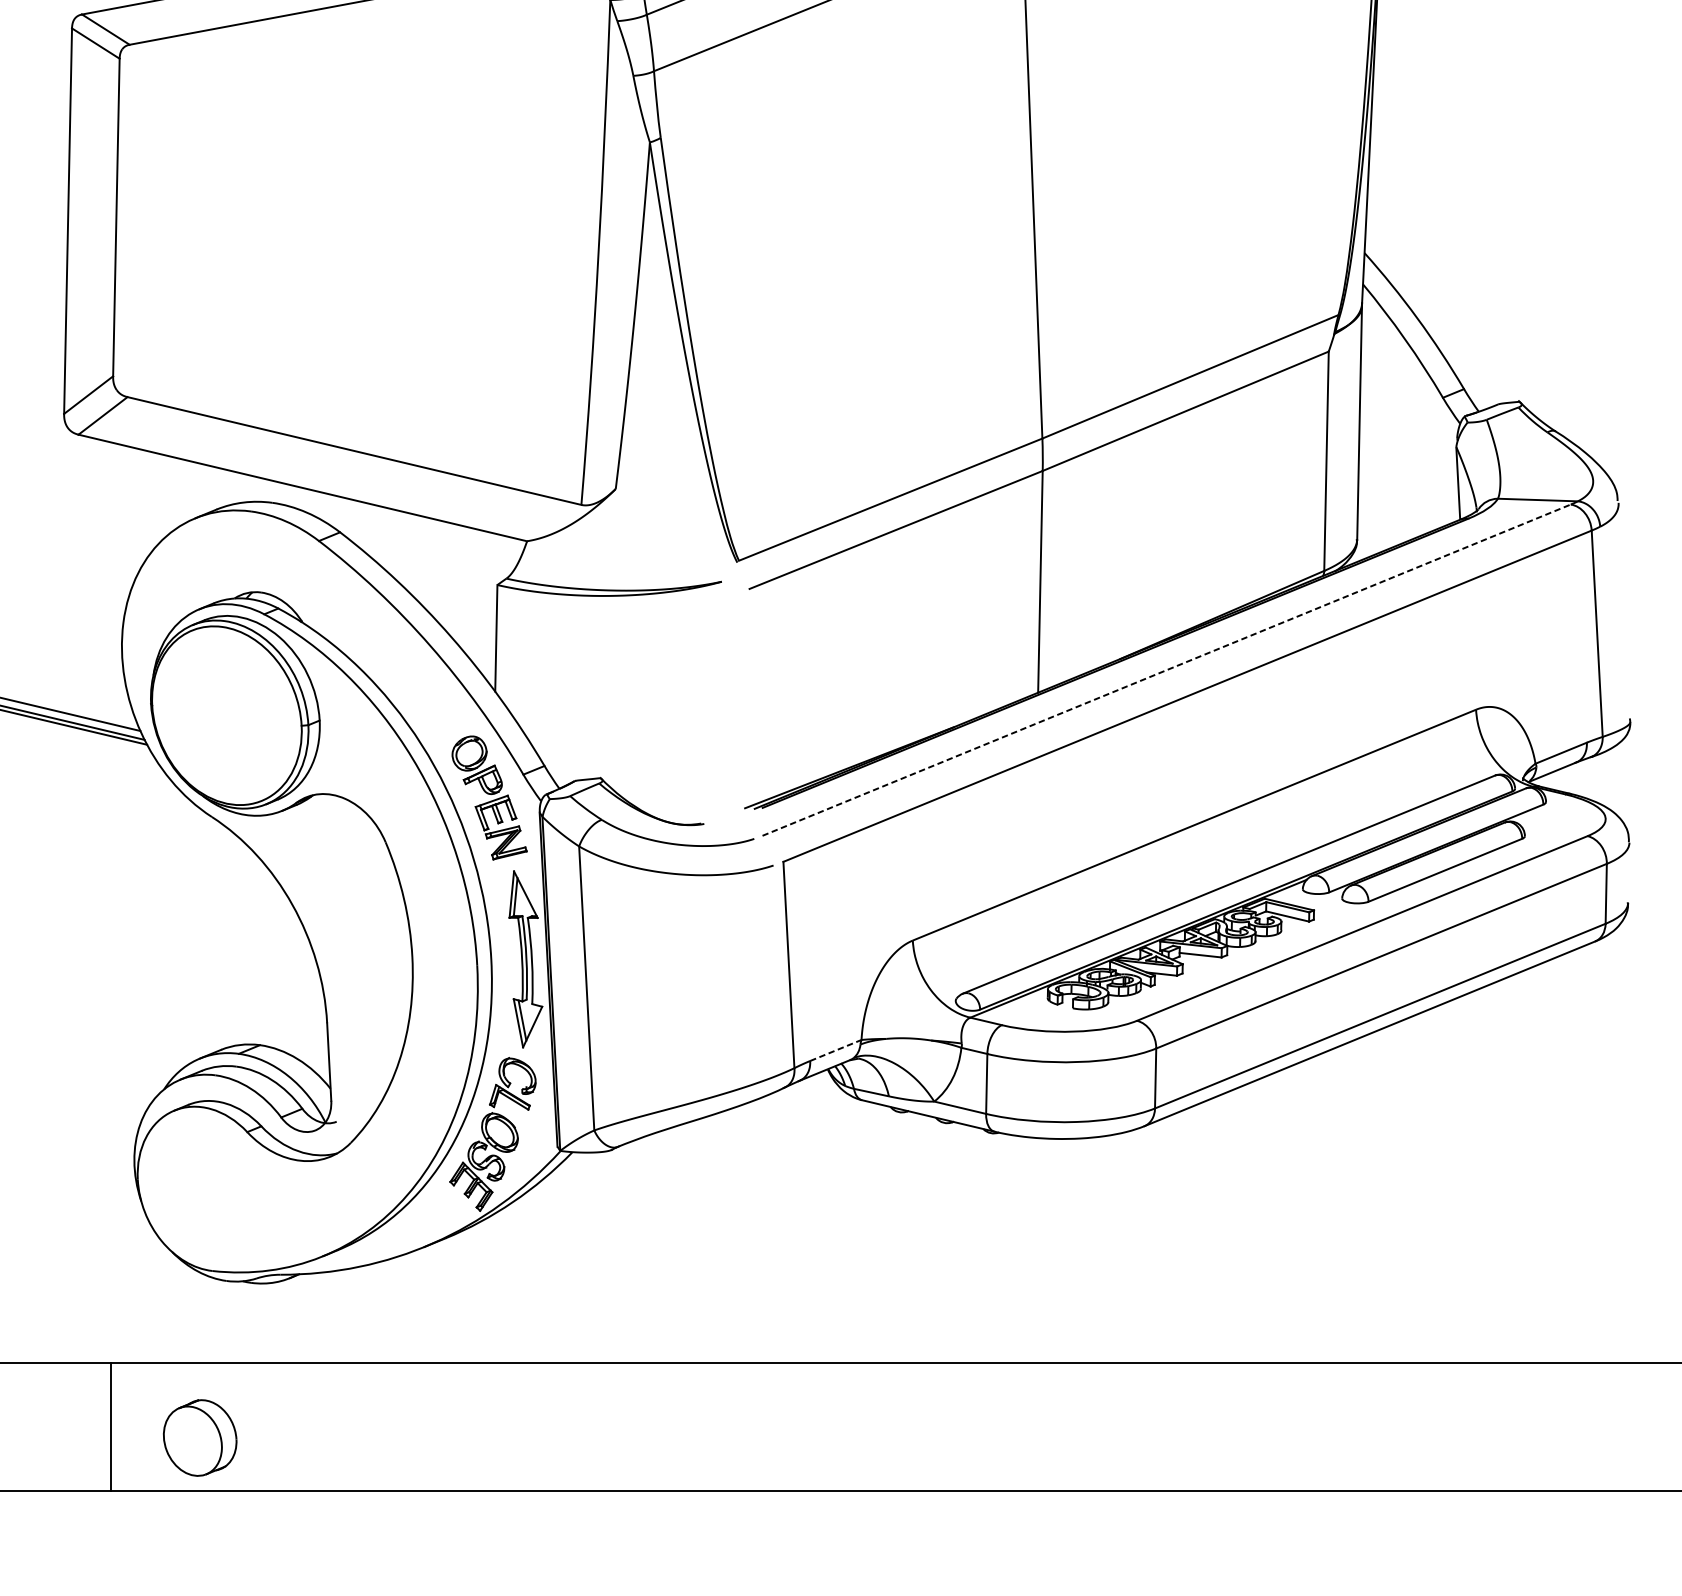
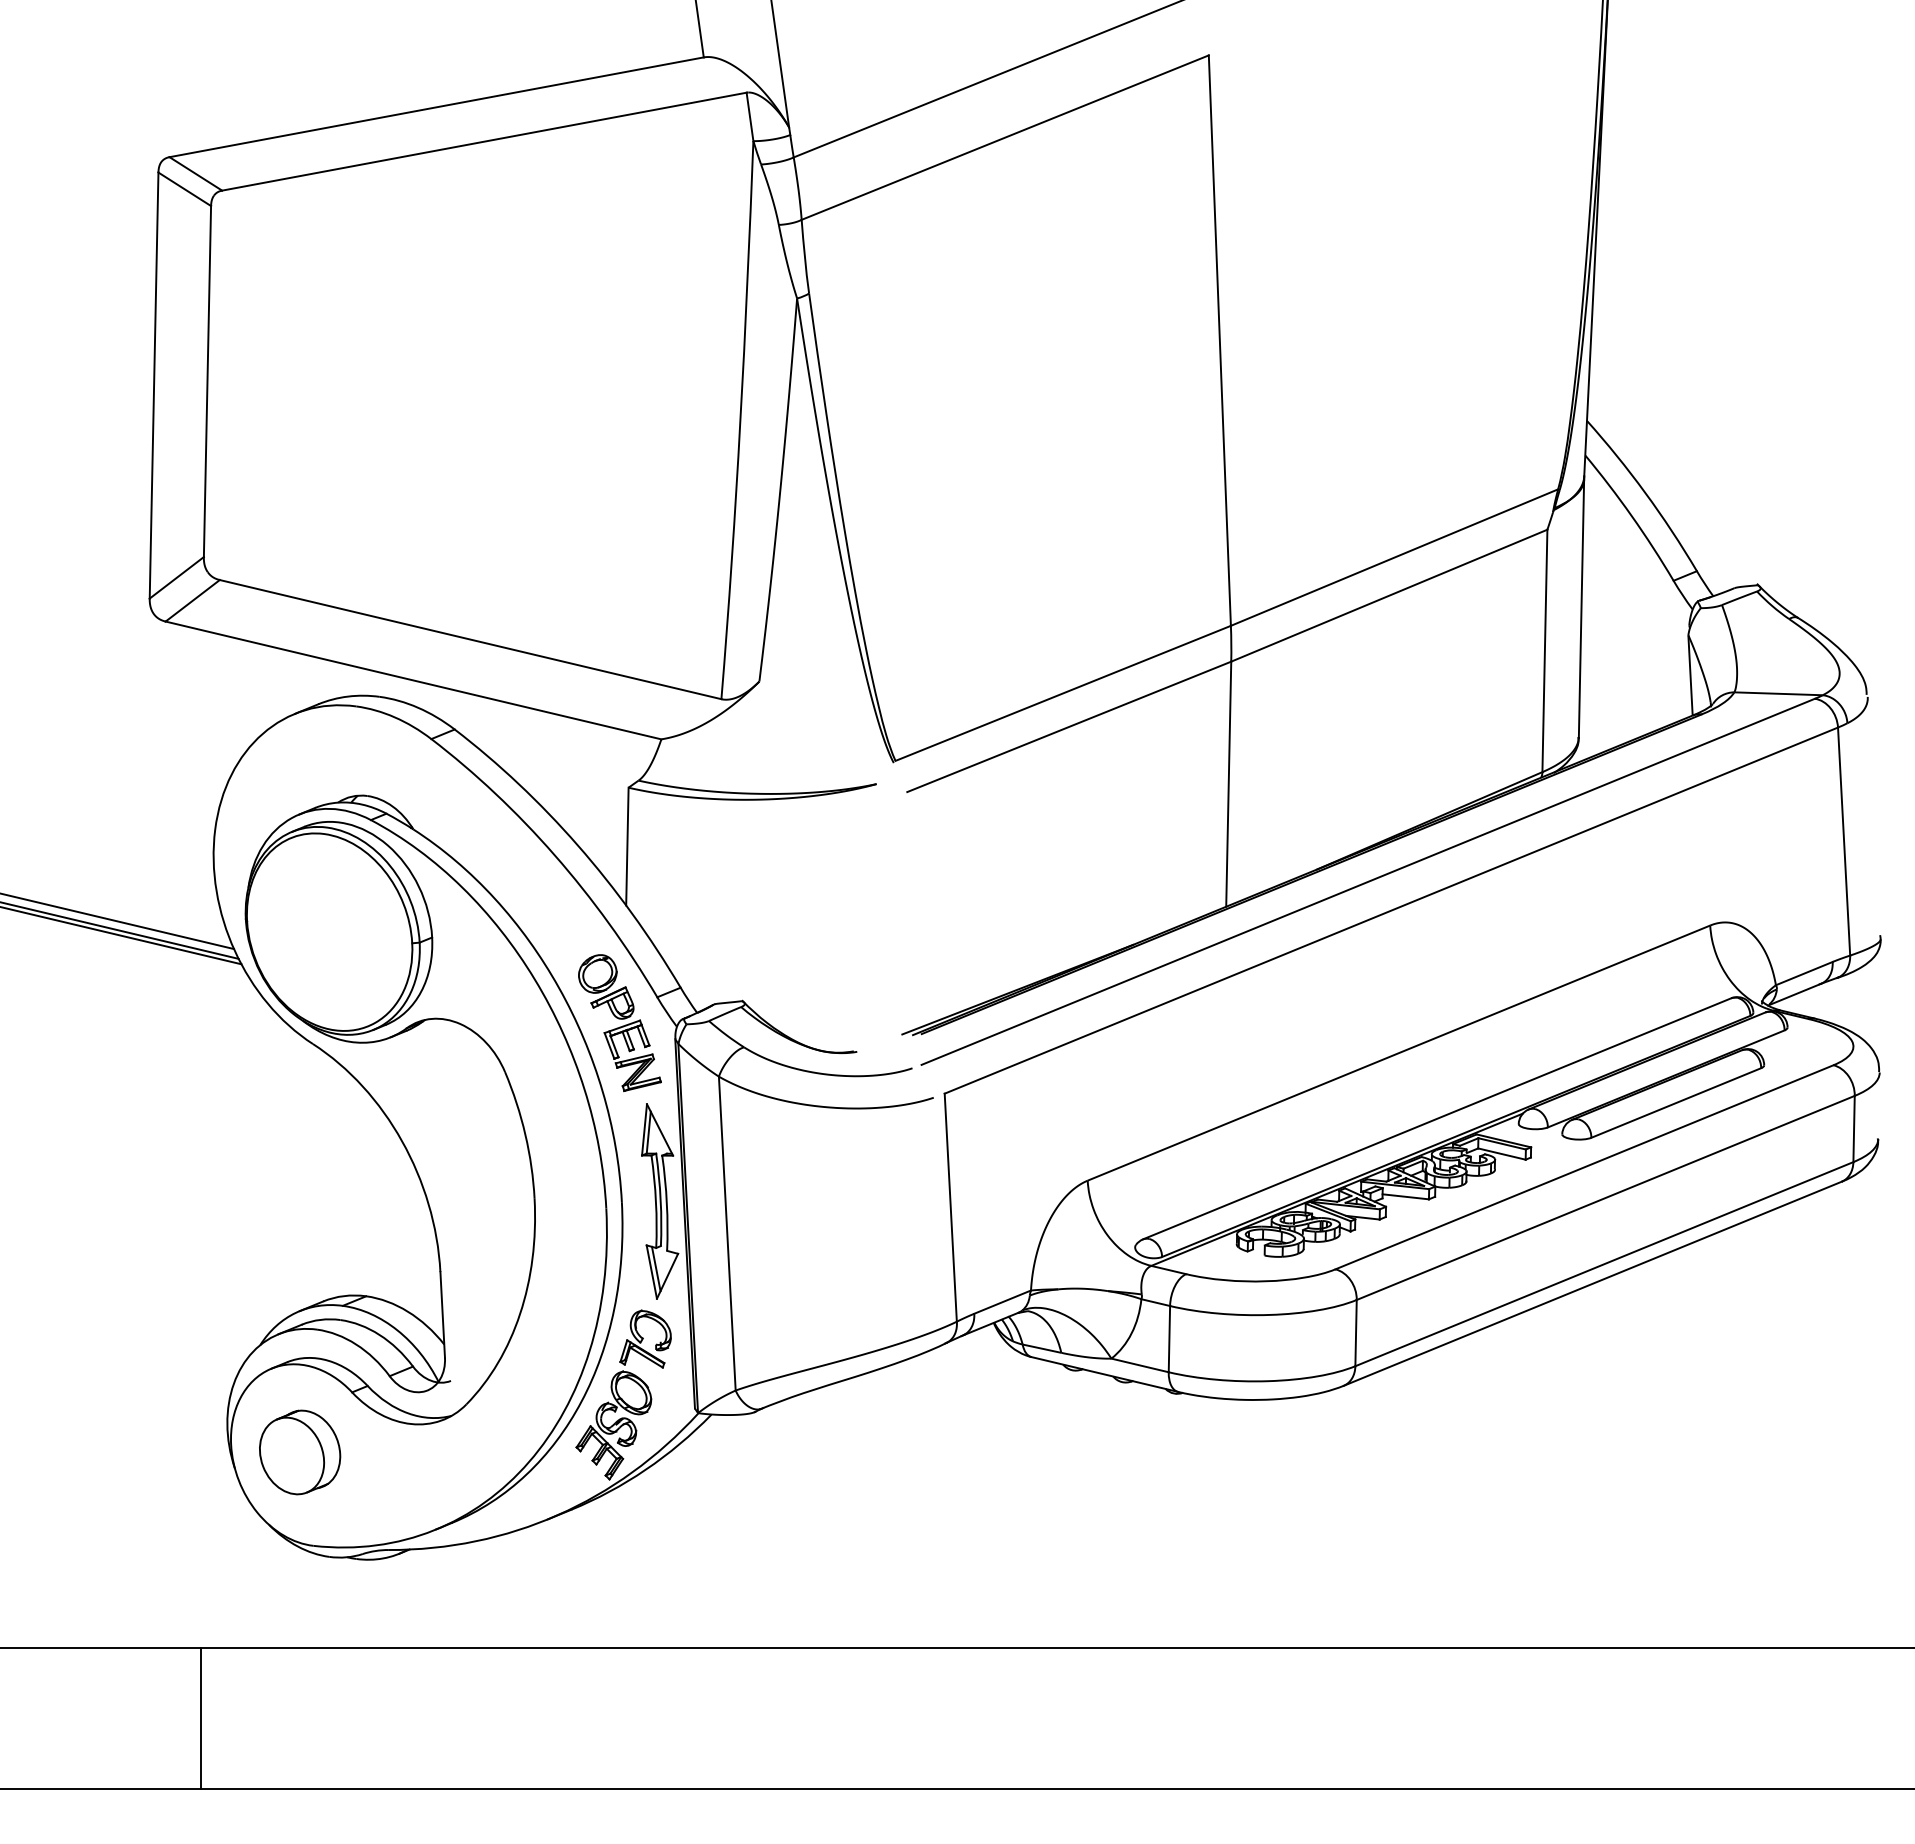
line: (1166, 669) -> (1368, 881), dashed -> solid
line: (835, 1050) -> (1002, 1302), dashed -> solid
part: (200, 1438) -> (300, 1452), moved

